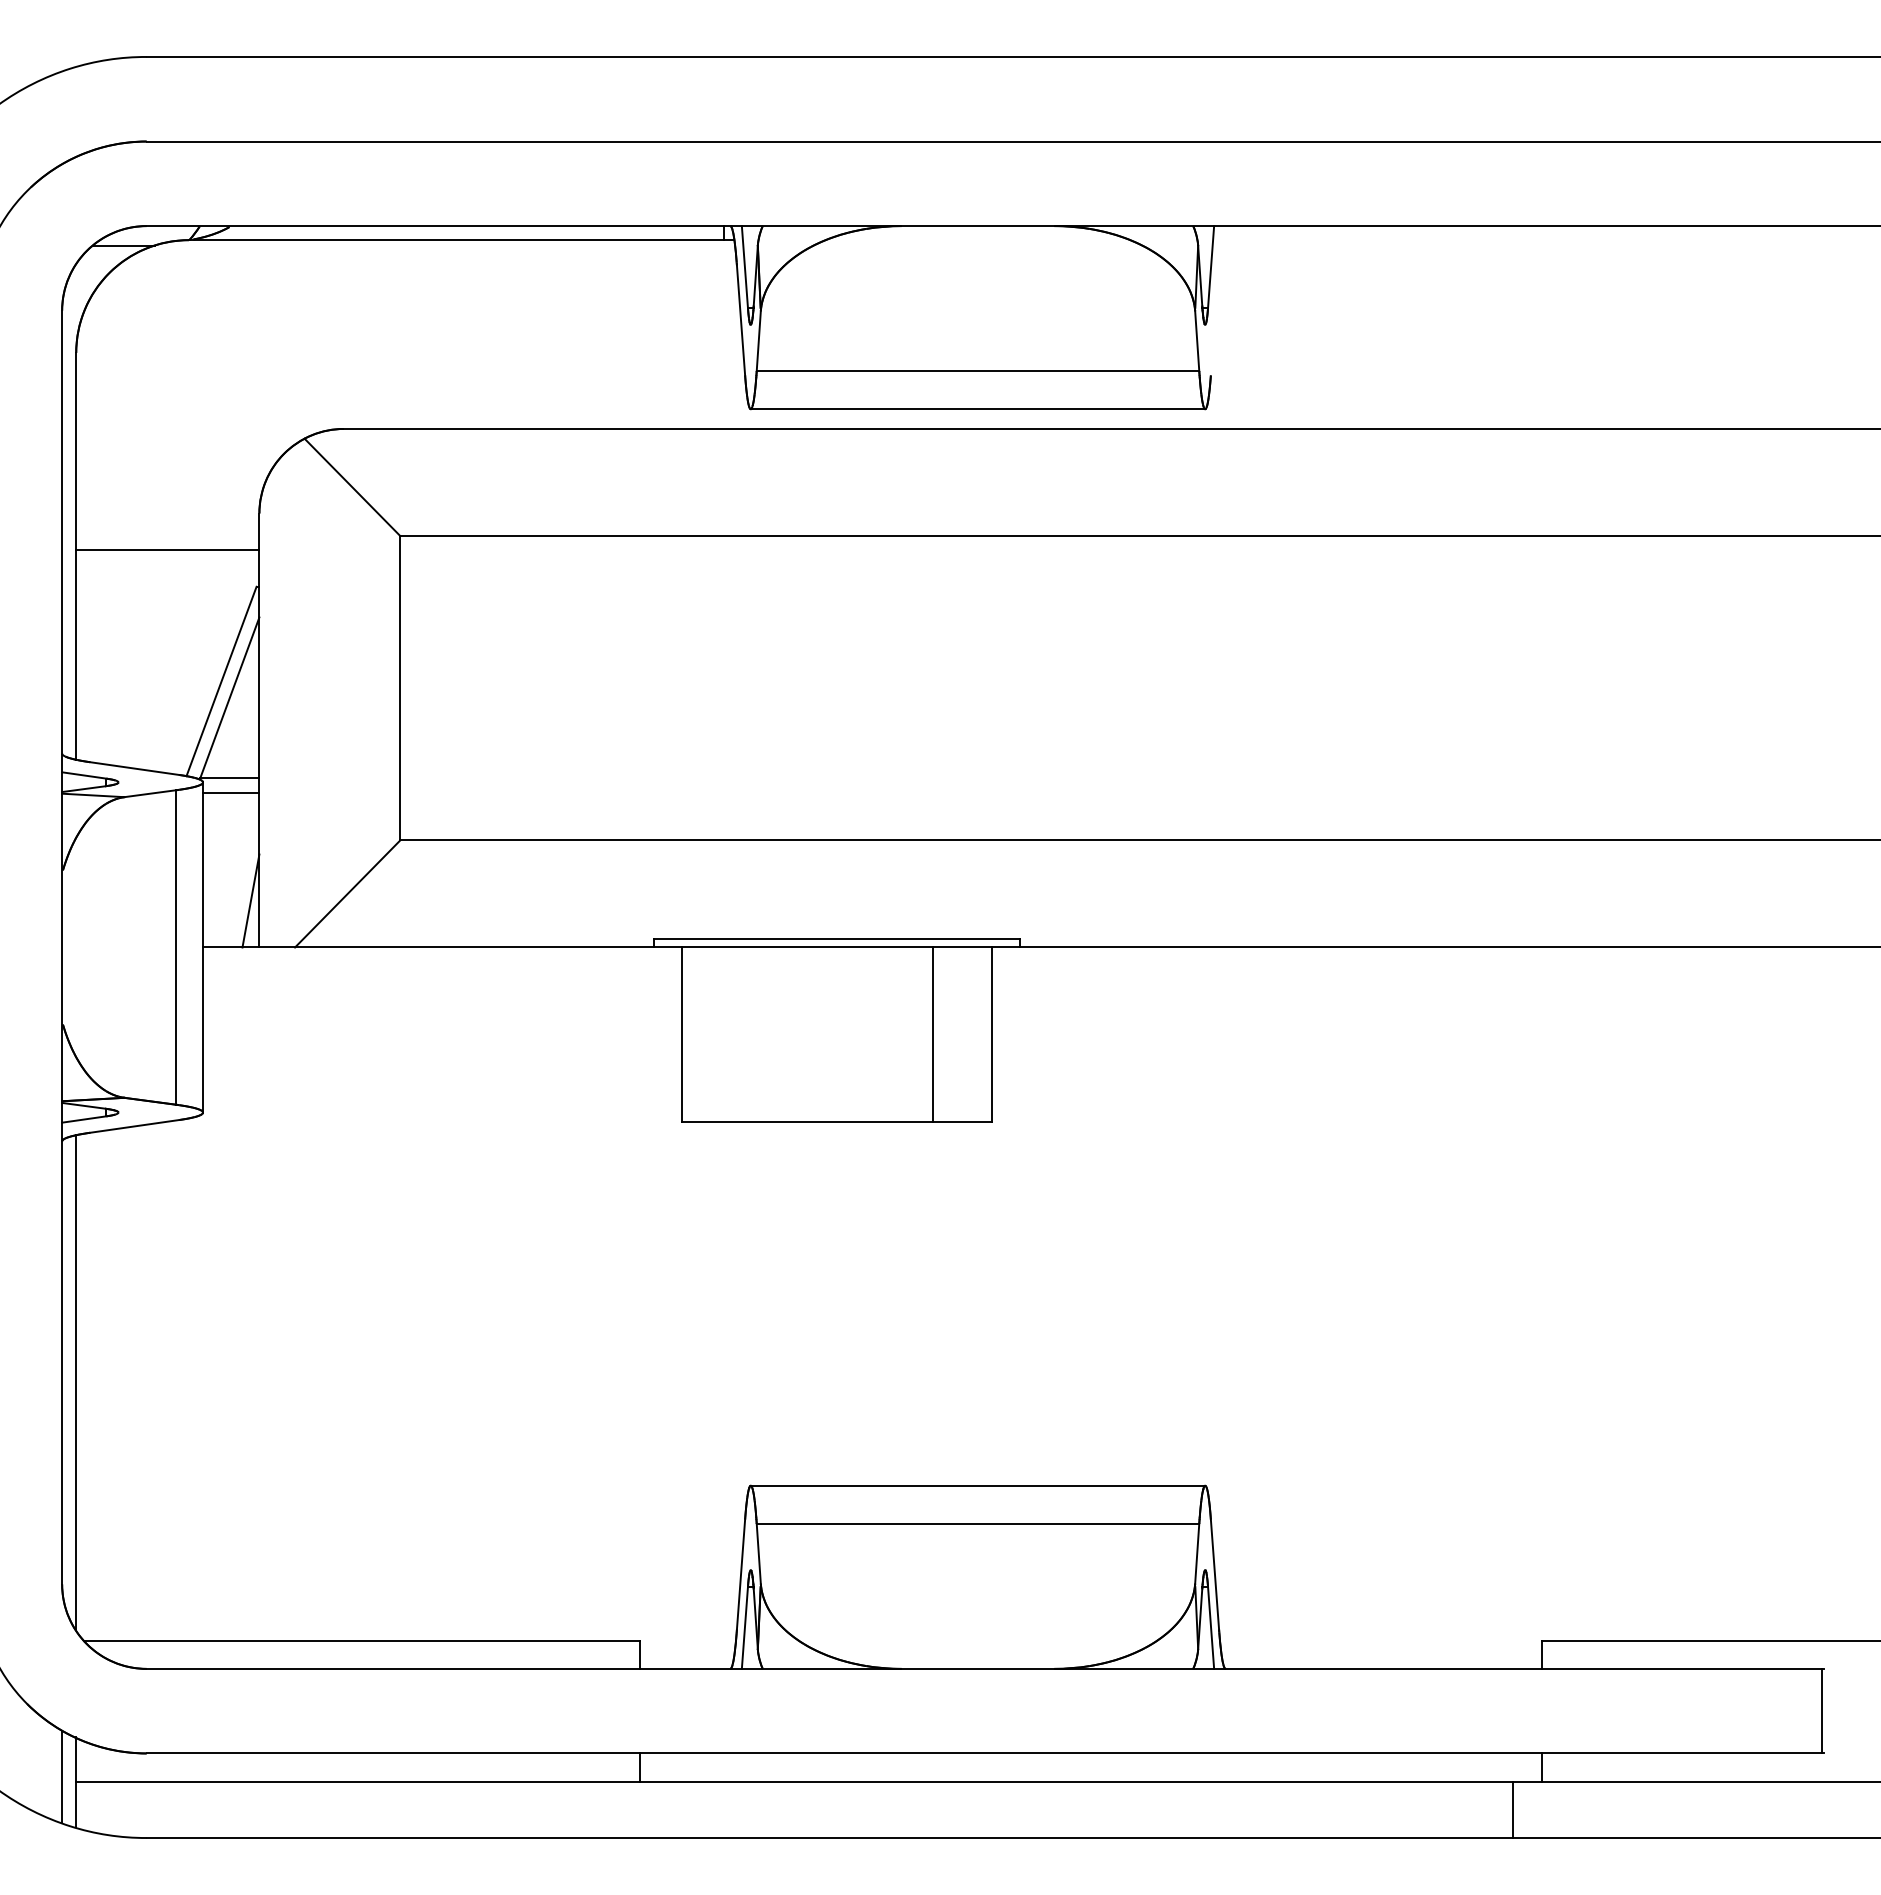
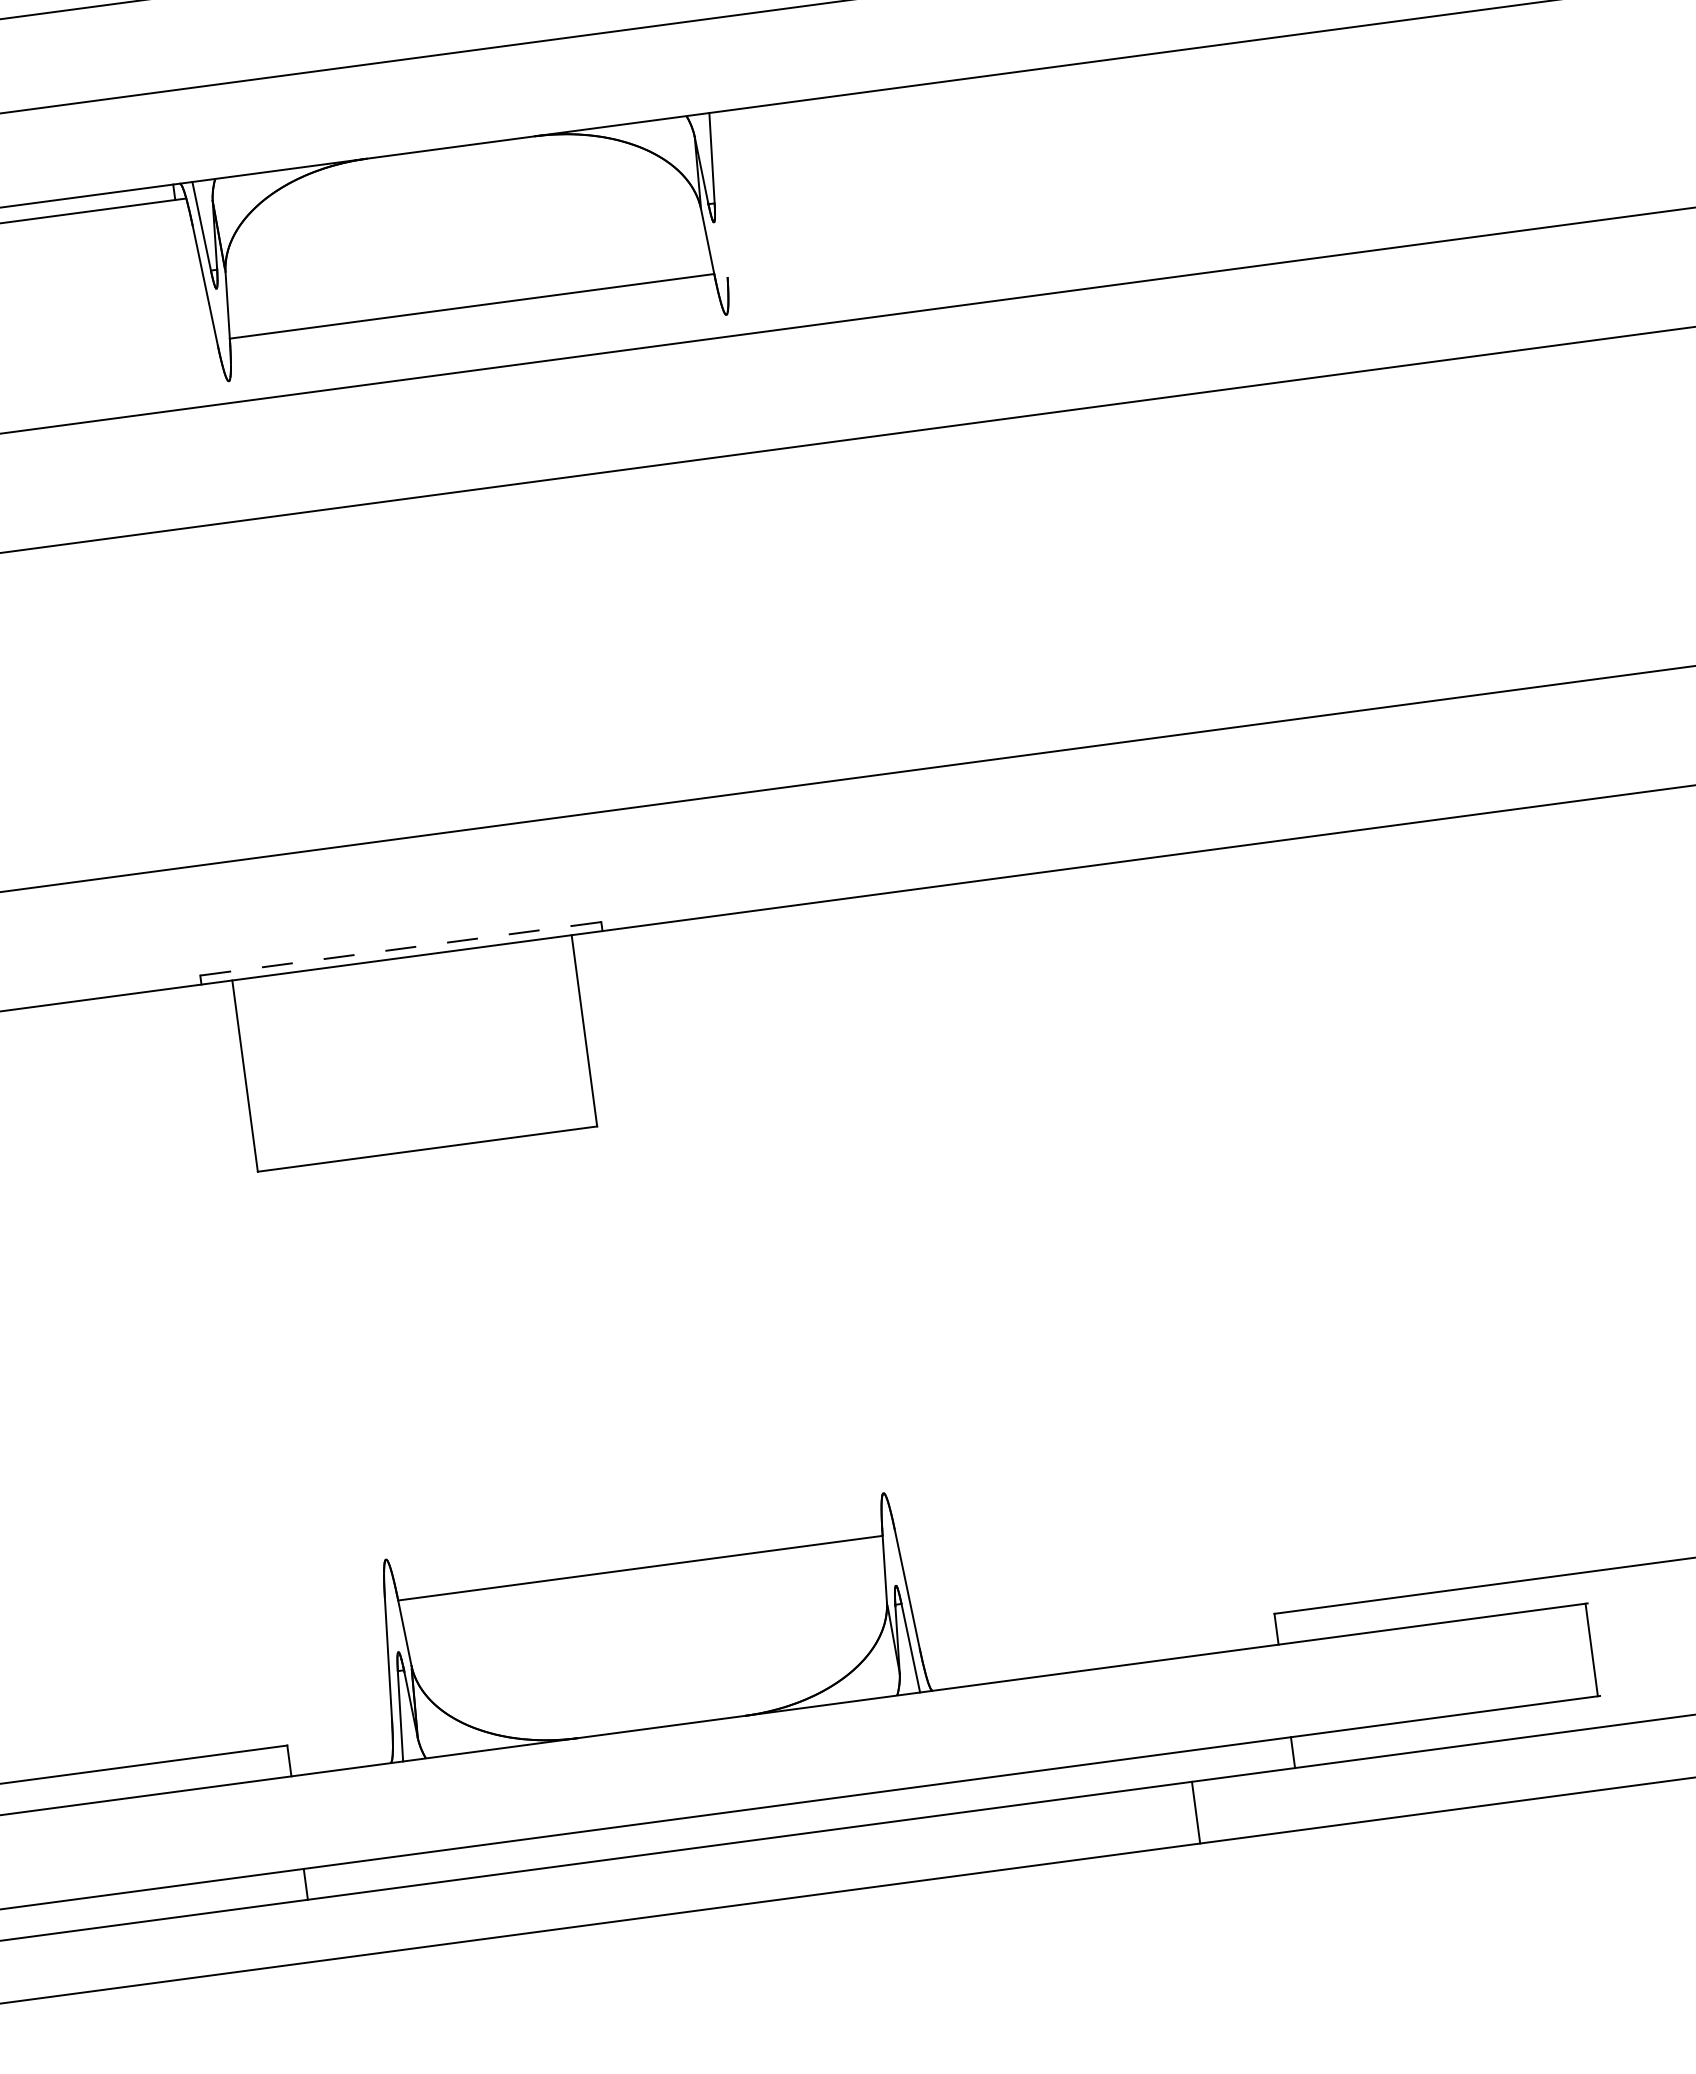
line: (977, 409) -> (477, 348), removed
line: (836, 939) -> (400, 949), solid -> dashed
line: (932, 1034) -> (519, 1039), removed
line: (977, 1485) -> (634, 1526), removed
line: (1513, 1809) -> (1196, 1812), moved

